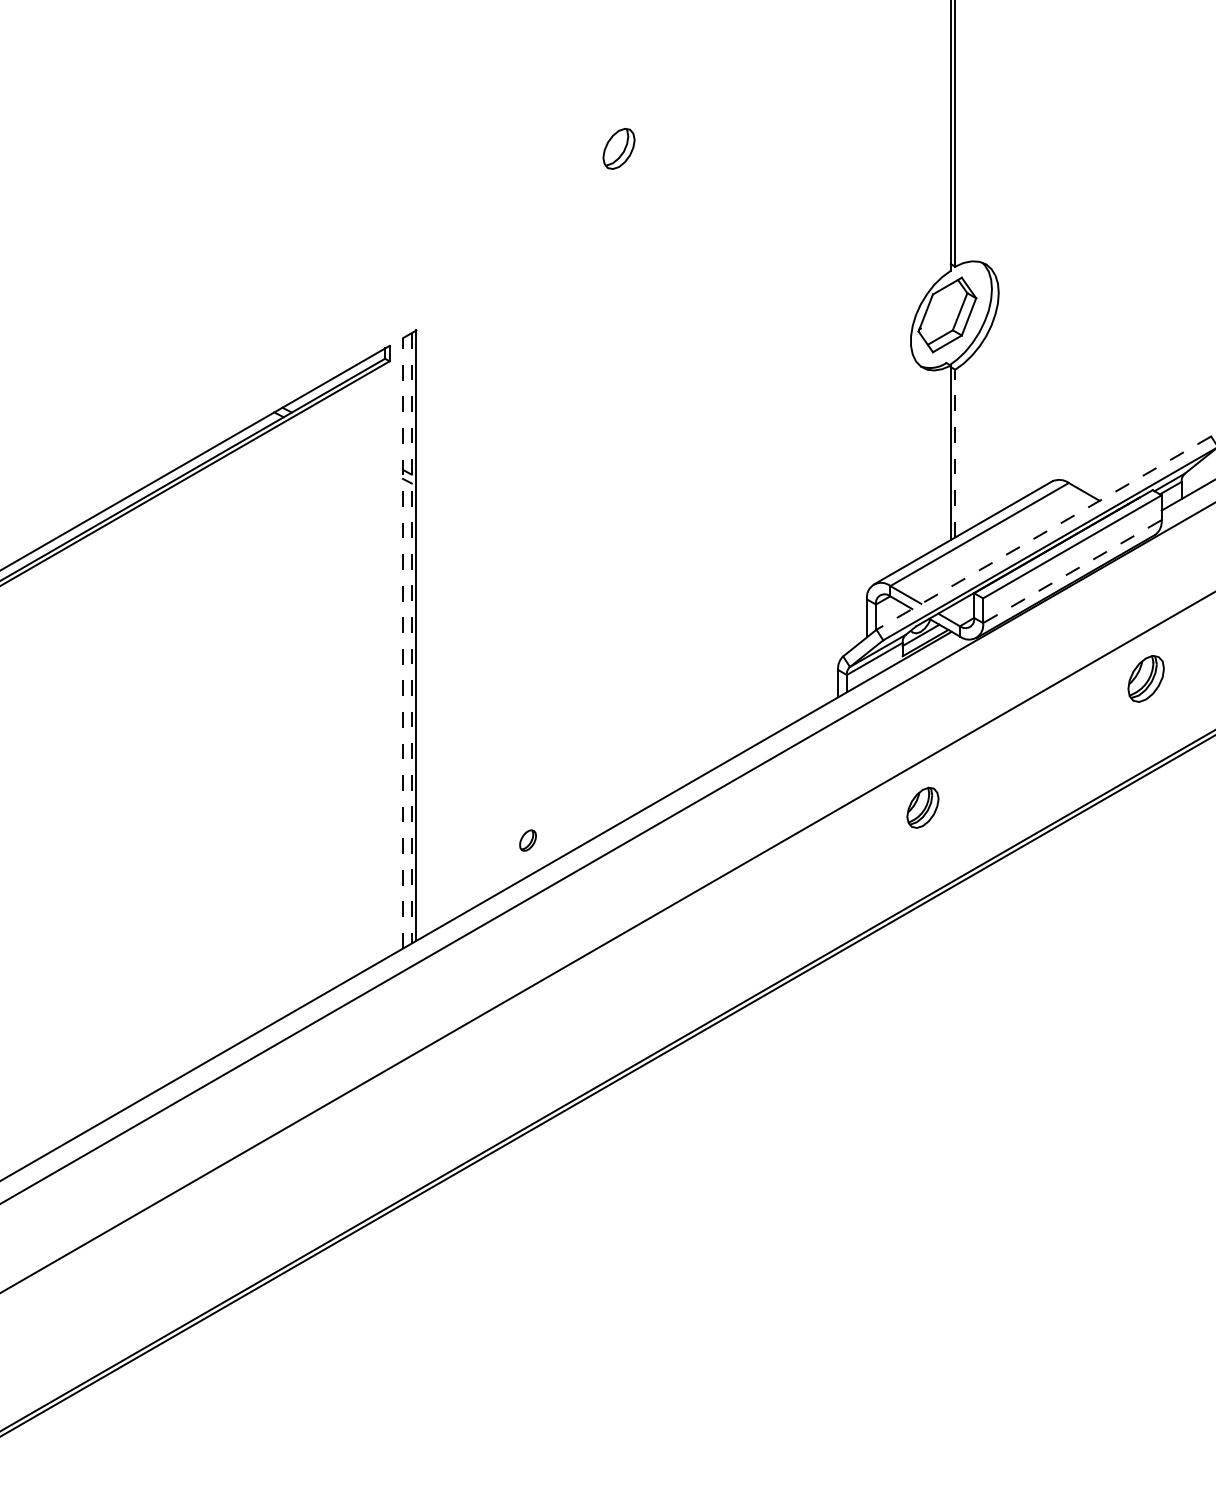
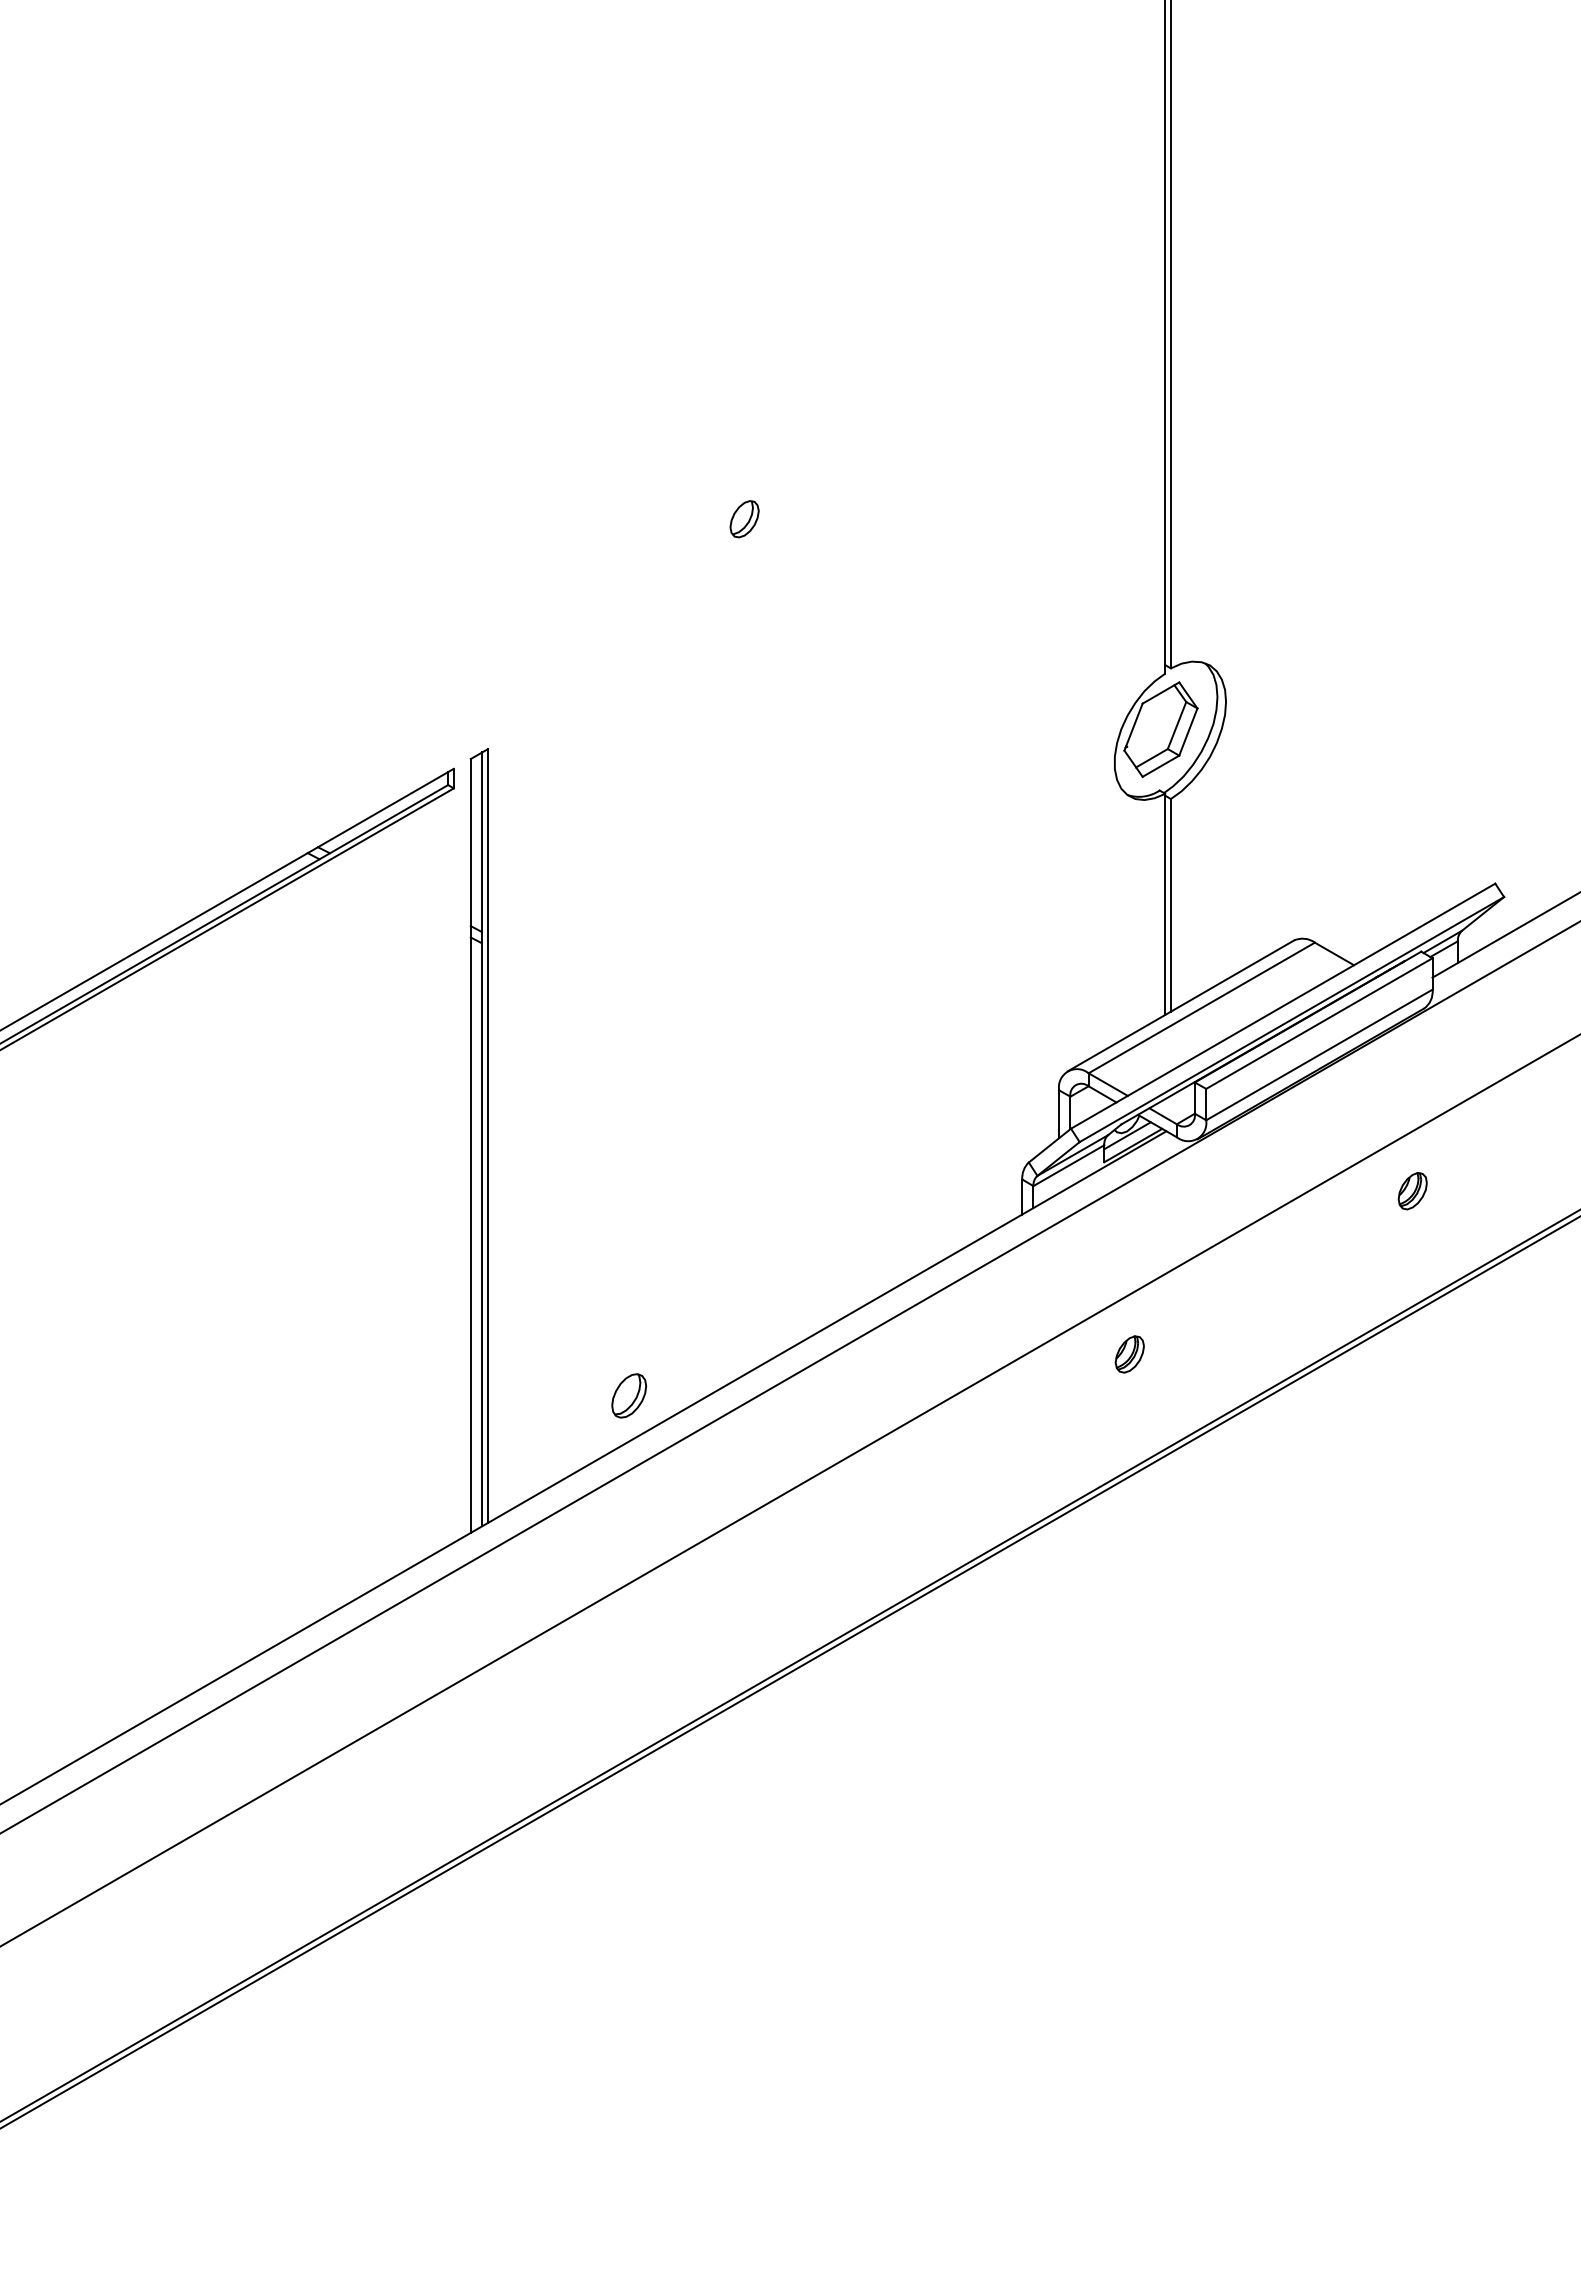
part: (618, 149) -> (744, 519), size x0.71
line: (954, 452) -> (1170, 904), dashed -> solid
line: (1044, 533) -> (1283, 1006), dashed -> solid
line: (1072, 571) -> (1319, 1054), dashed -> solid
line: (411, 638) -> (481, 1139), dashed -> solid
line: (402, 643) -> (470, 1146), dashed -> solid
part: (1145, 679) -> (1412, 1191), size x0.62
part: (922, 807) -> (1129, 1354), size x0.71
part: (528, 840) -> (629, 1395), size x1.67

